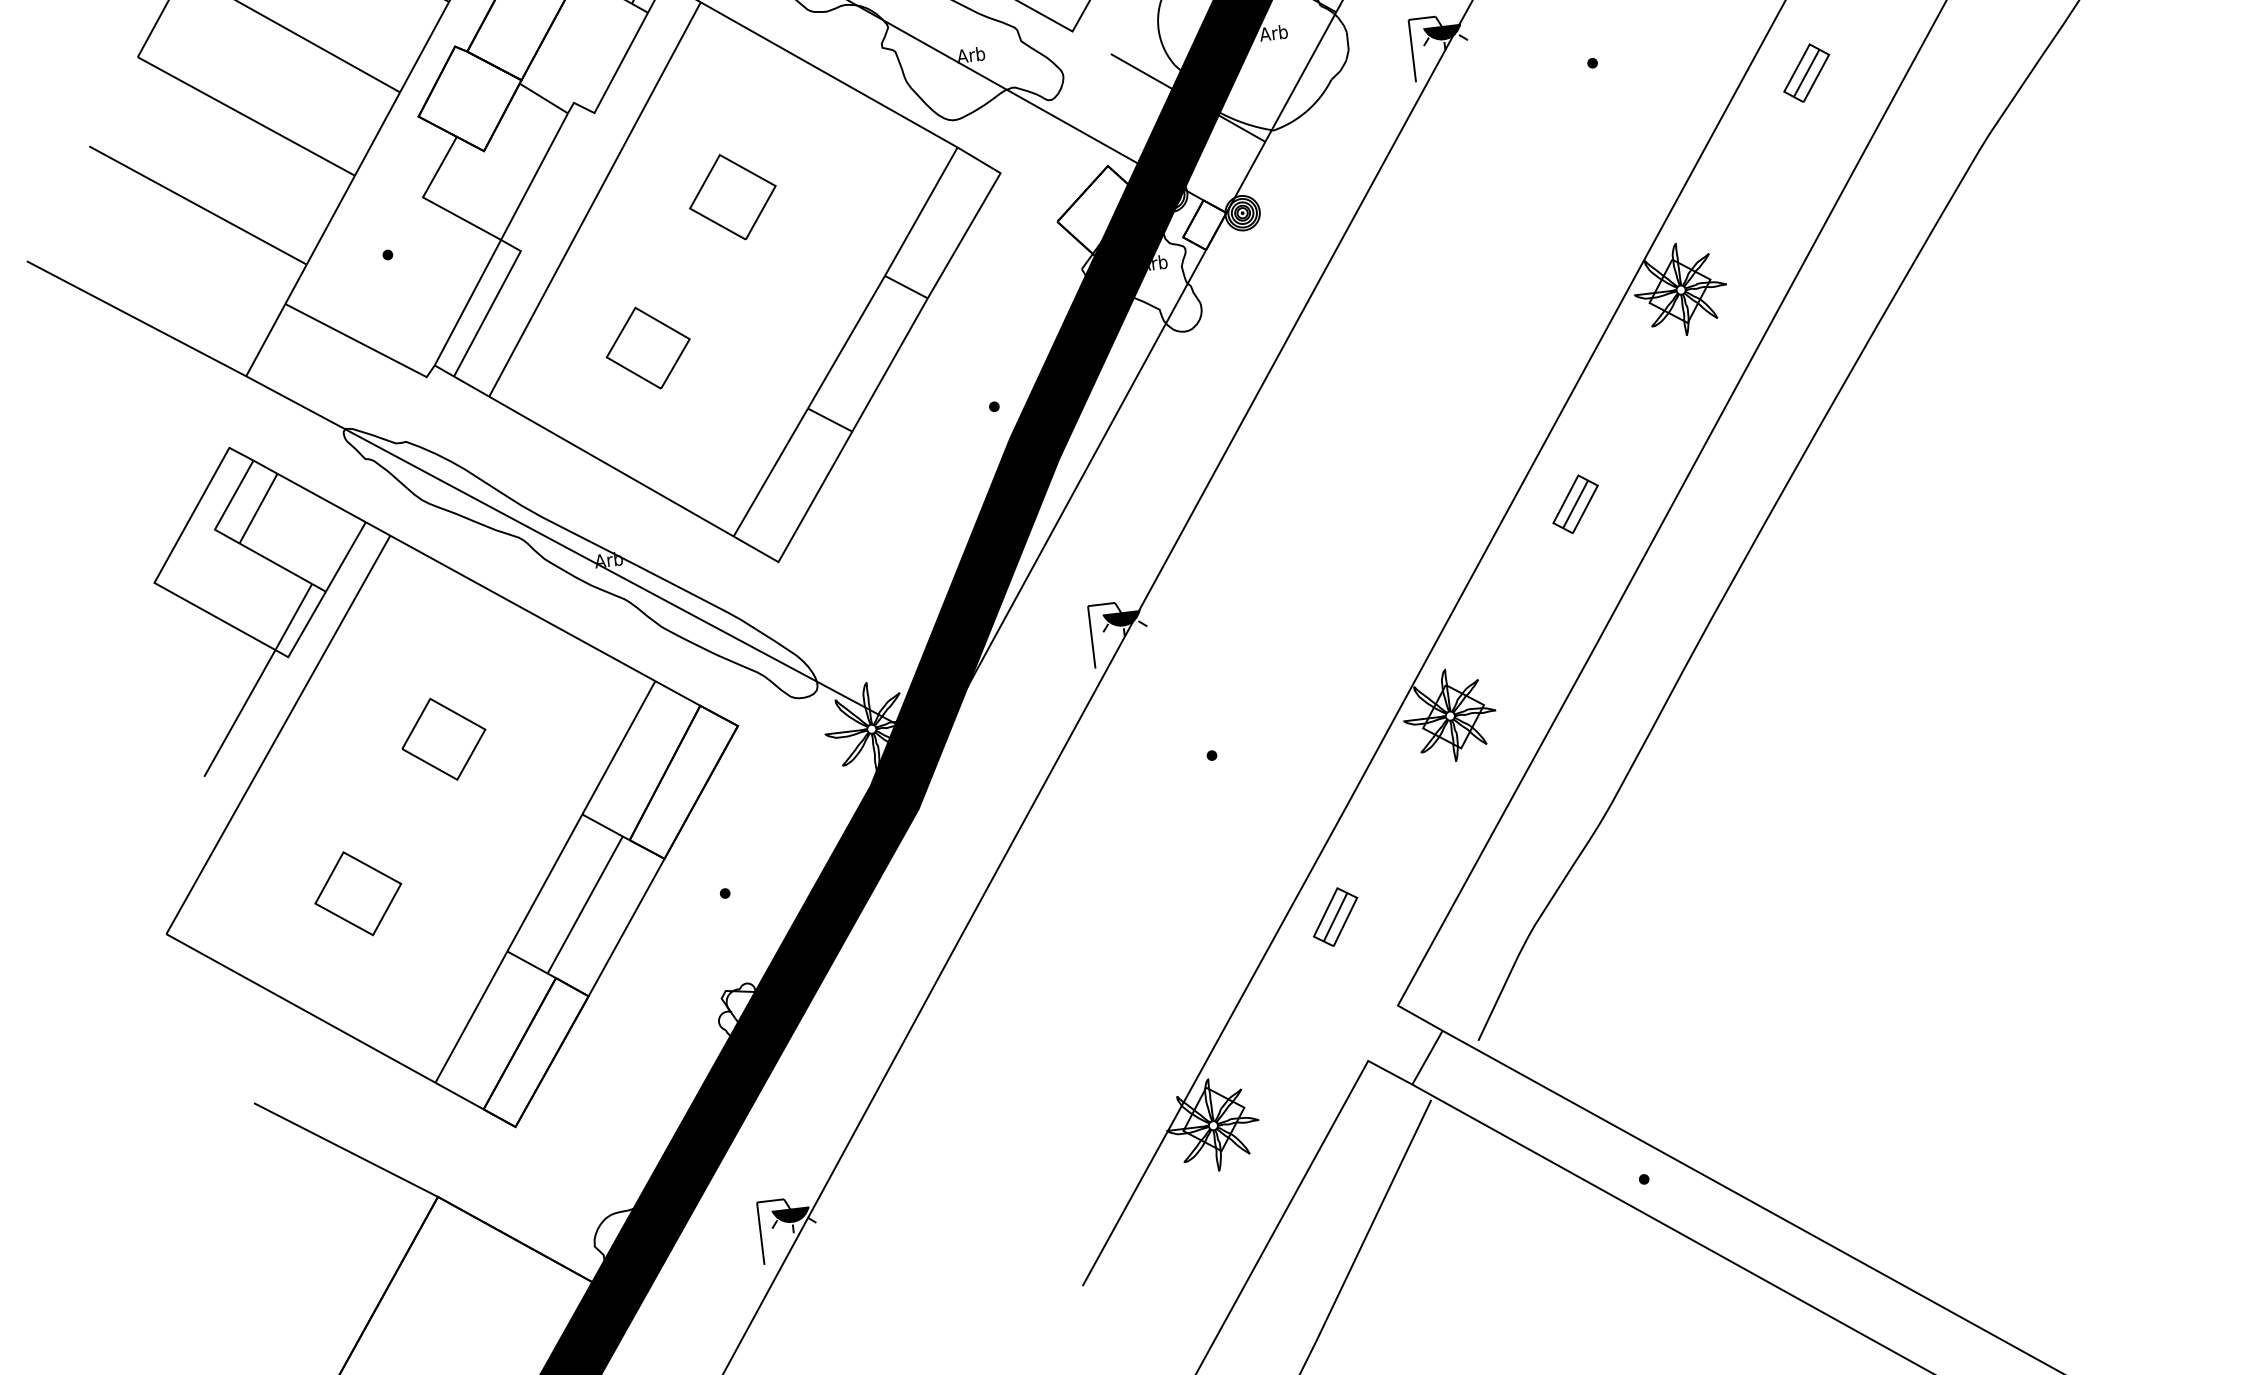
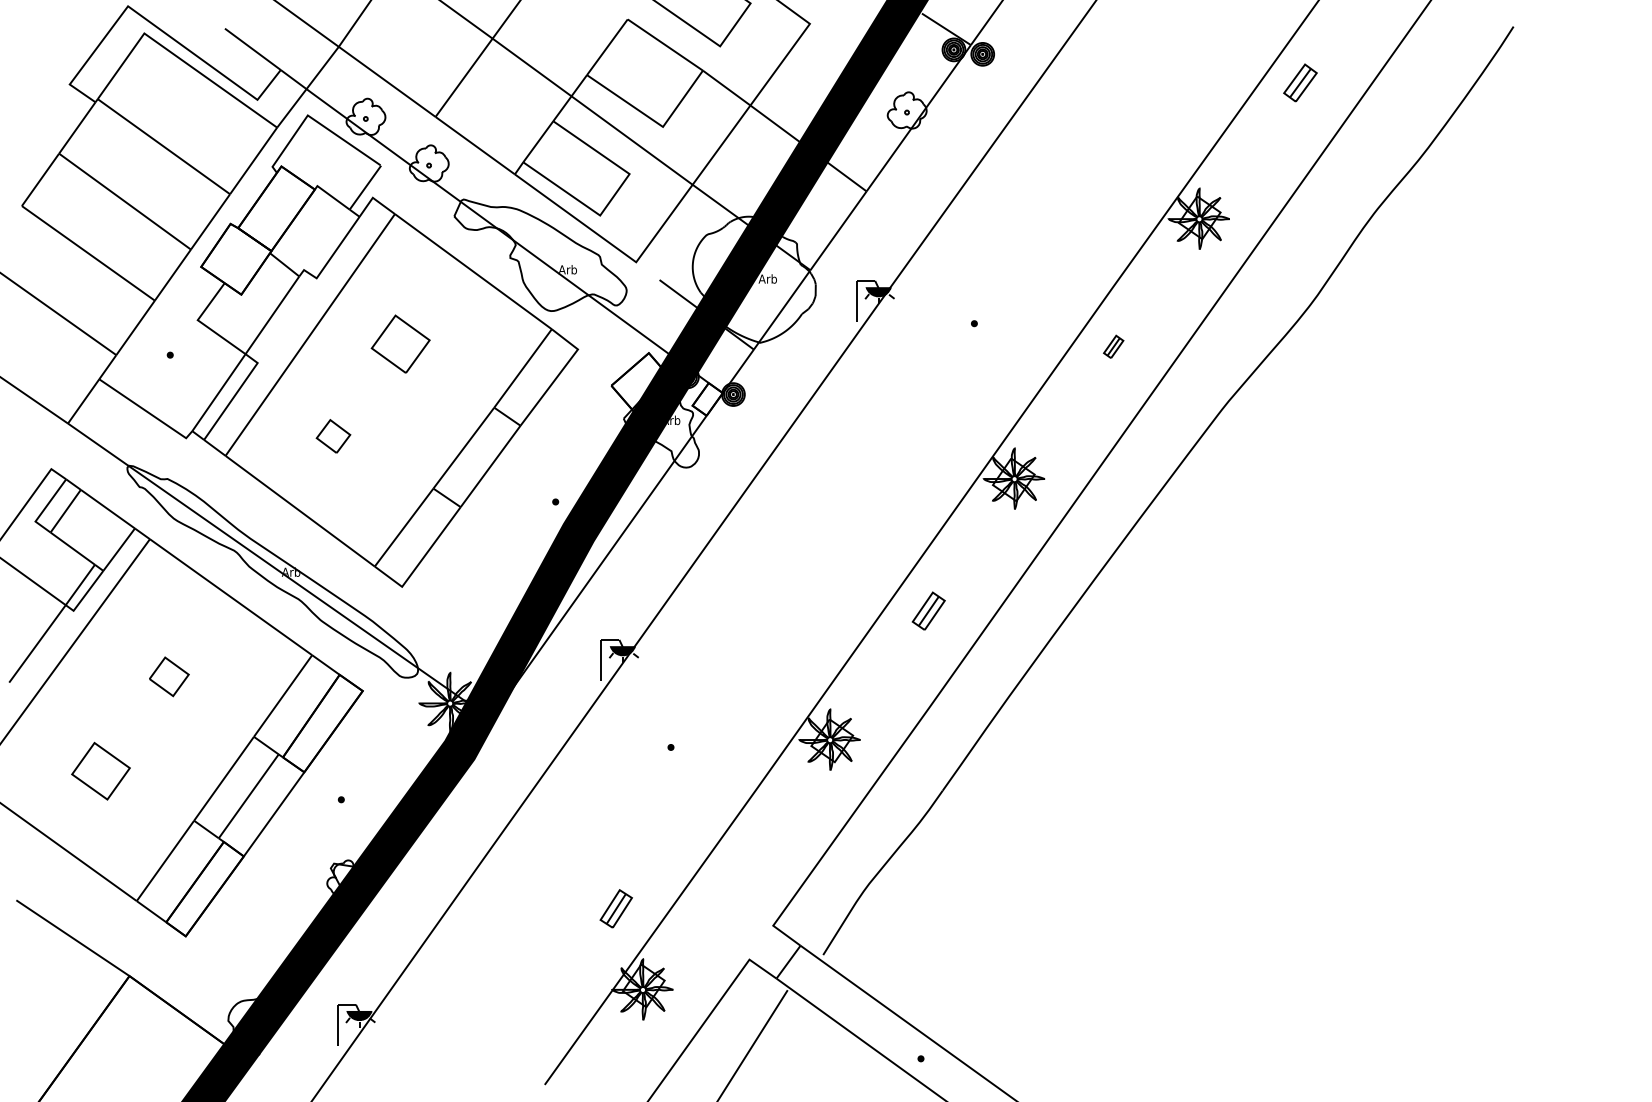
part: (1806, 72) -> (1113, 346), size x0.6
part: (648, 348) -> (333, 436), size x0.6
part: (444, 738) -> (169, 676), size x0.7
part: (1334, 916) -> (615, 908), moved

